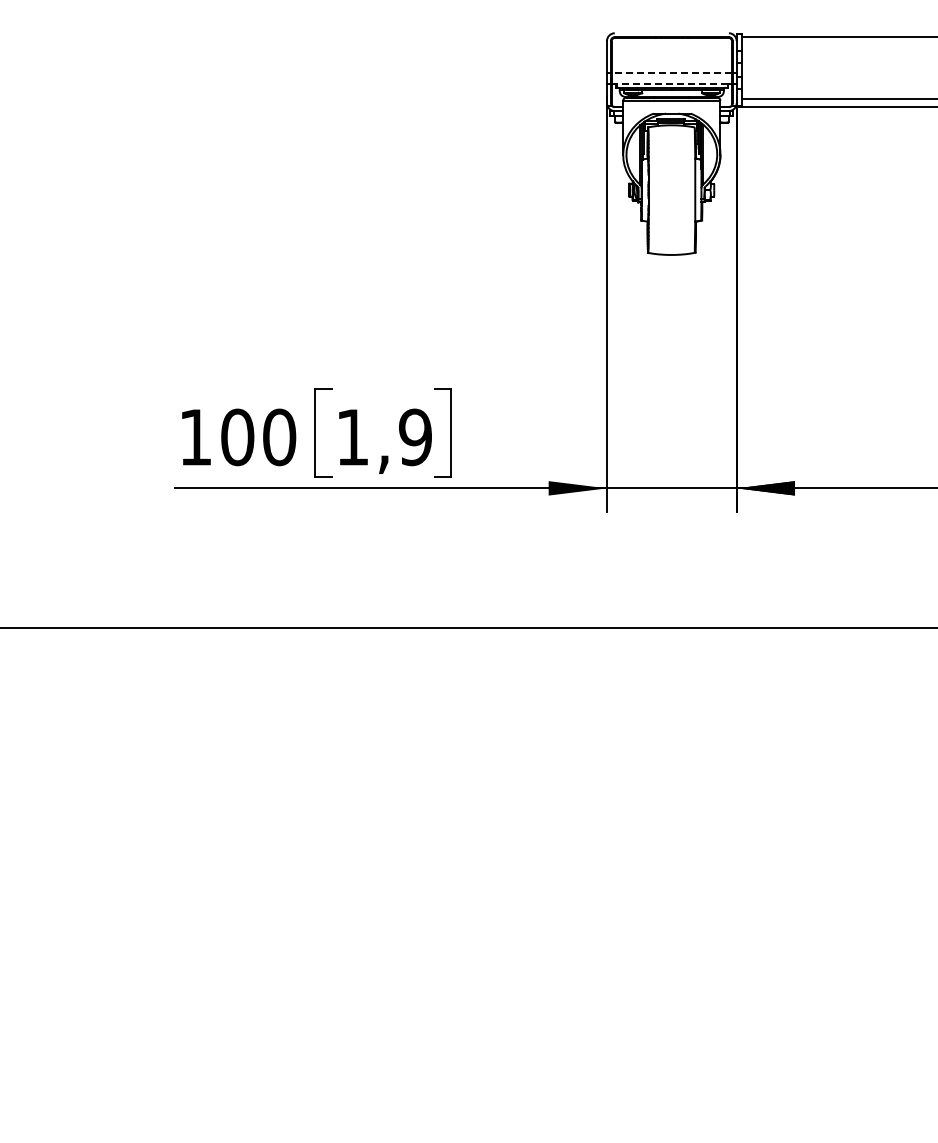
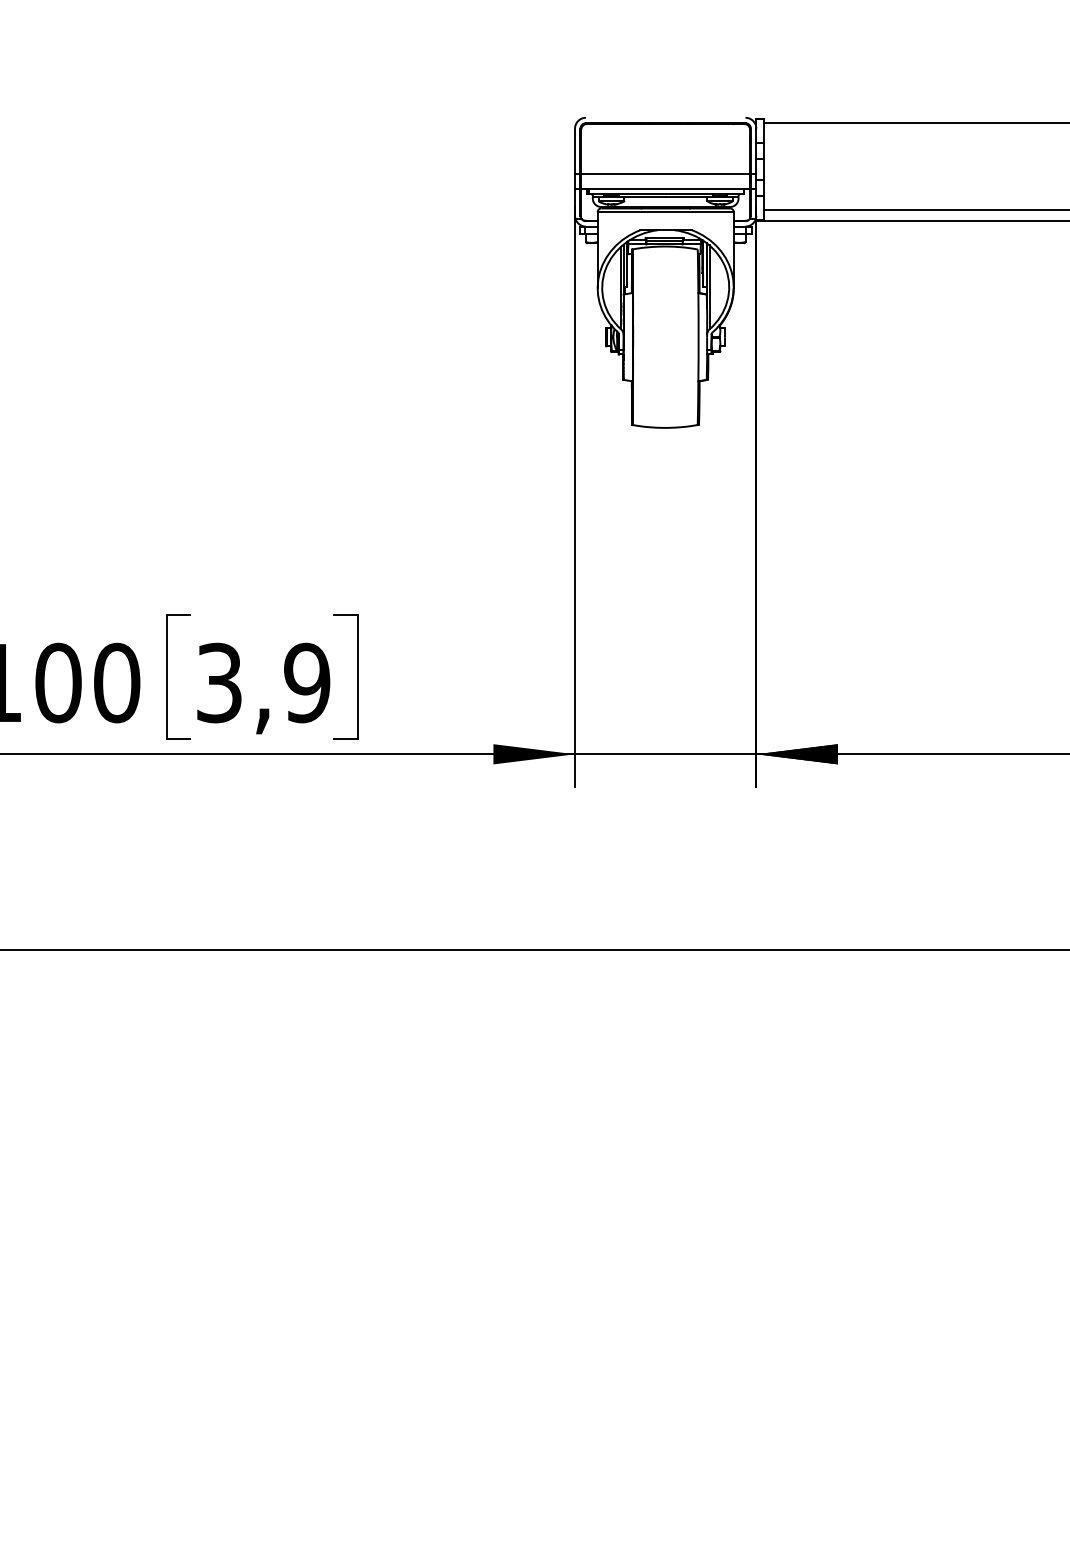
line: (671, 73) -> (665, 174), dashed -> solid
line: (672, 83) -> (666, 188), dashed -> solid
text: (352, 437) -> (219, 683), 1,9 -> 3,9

